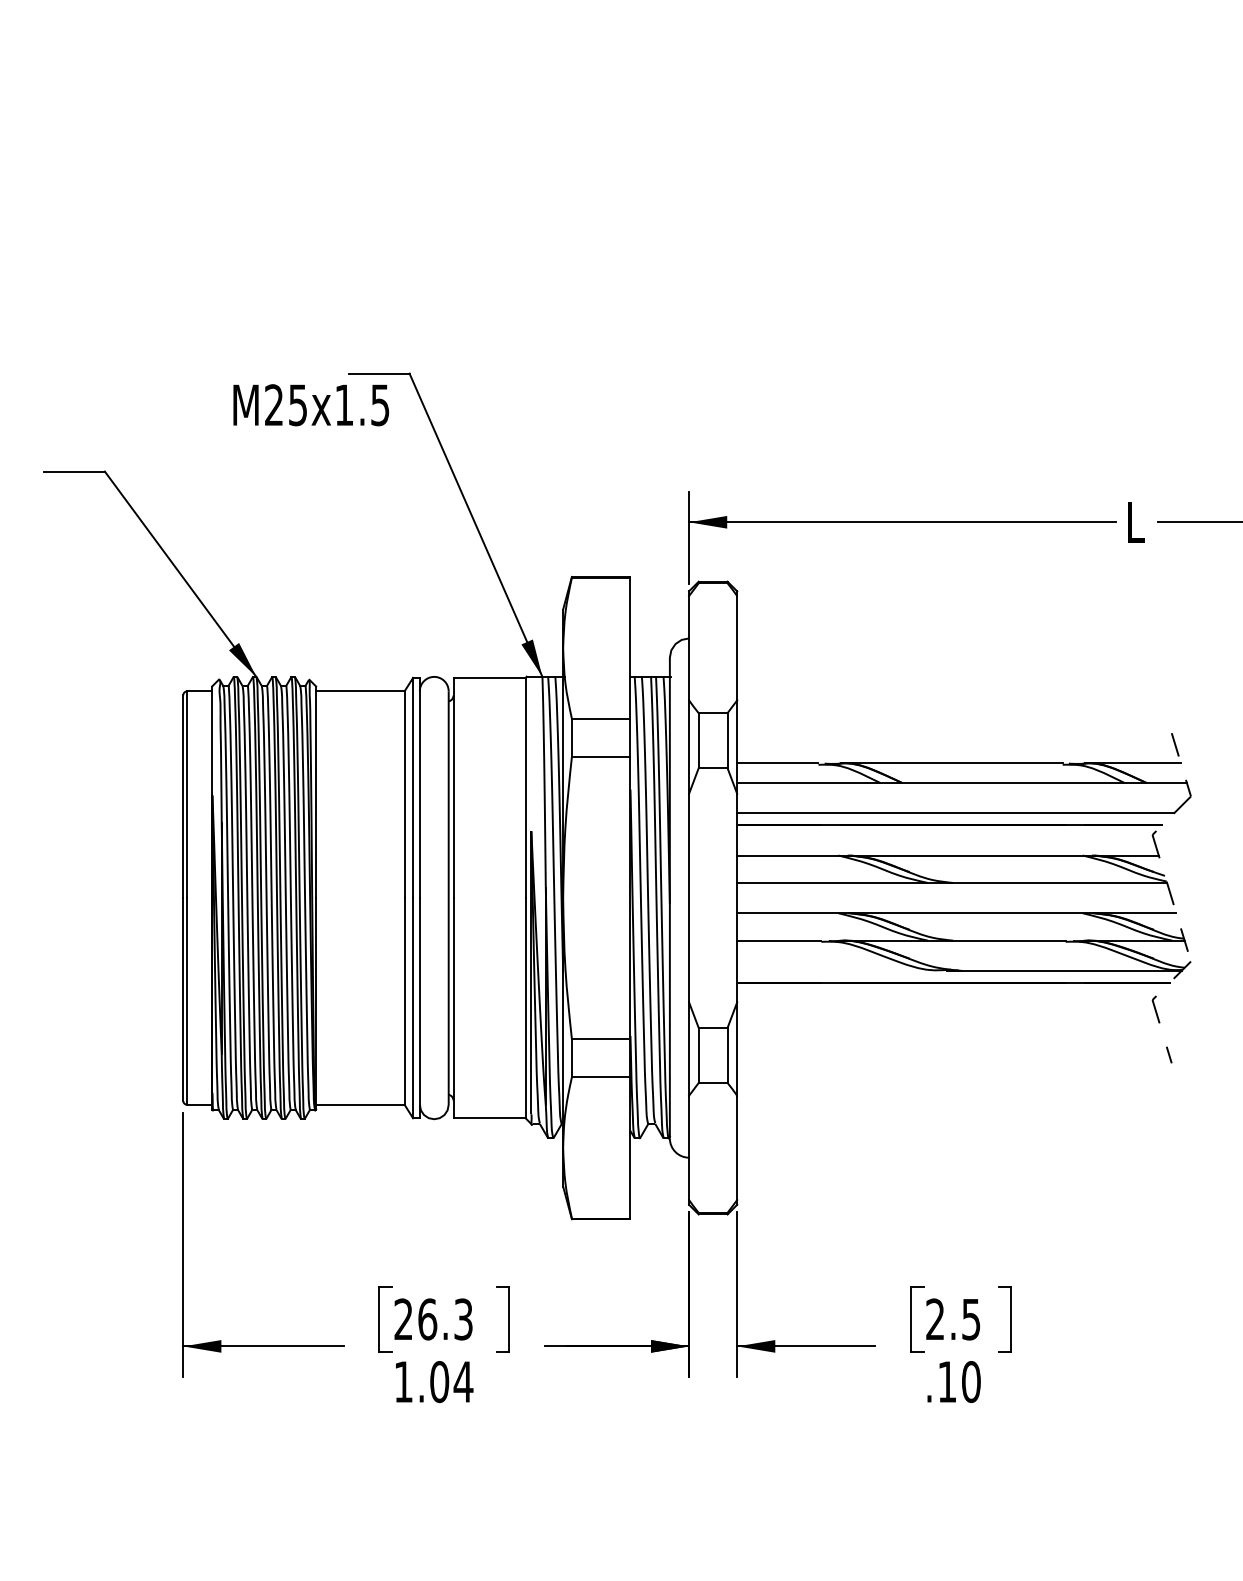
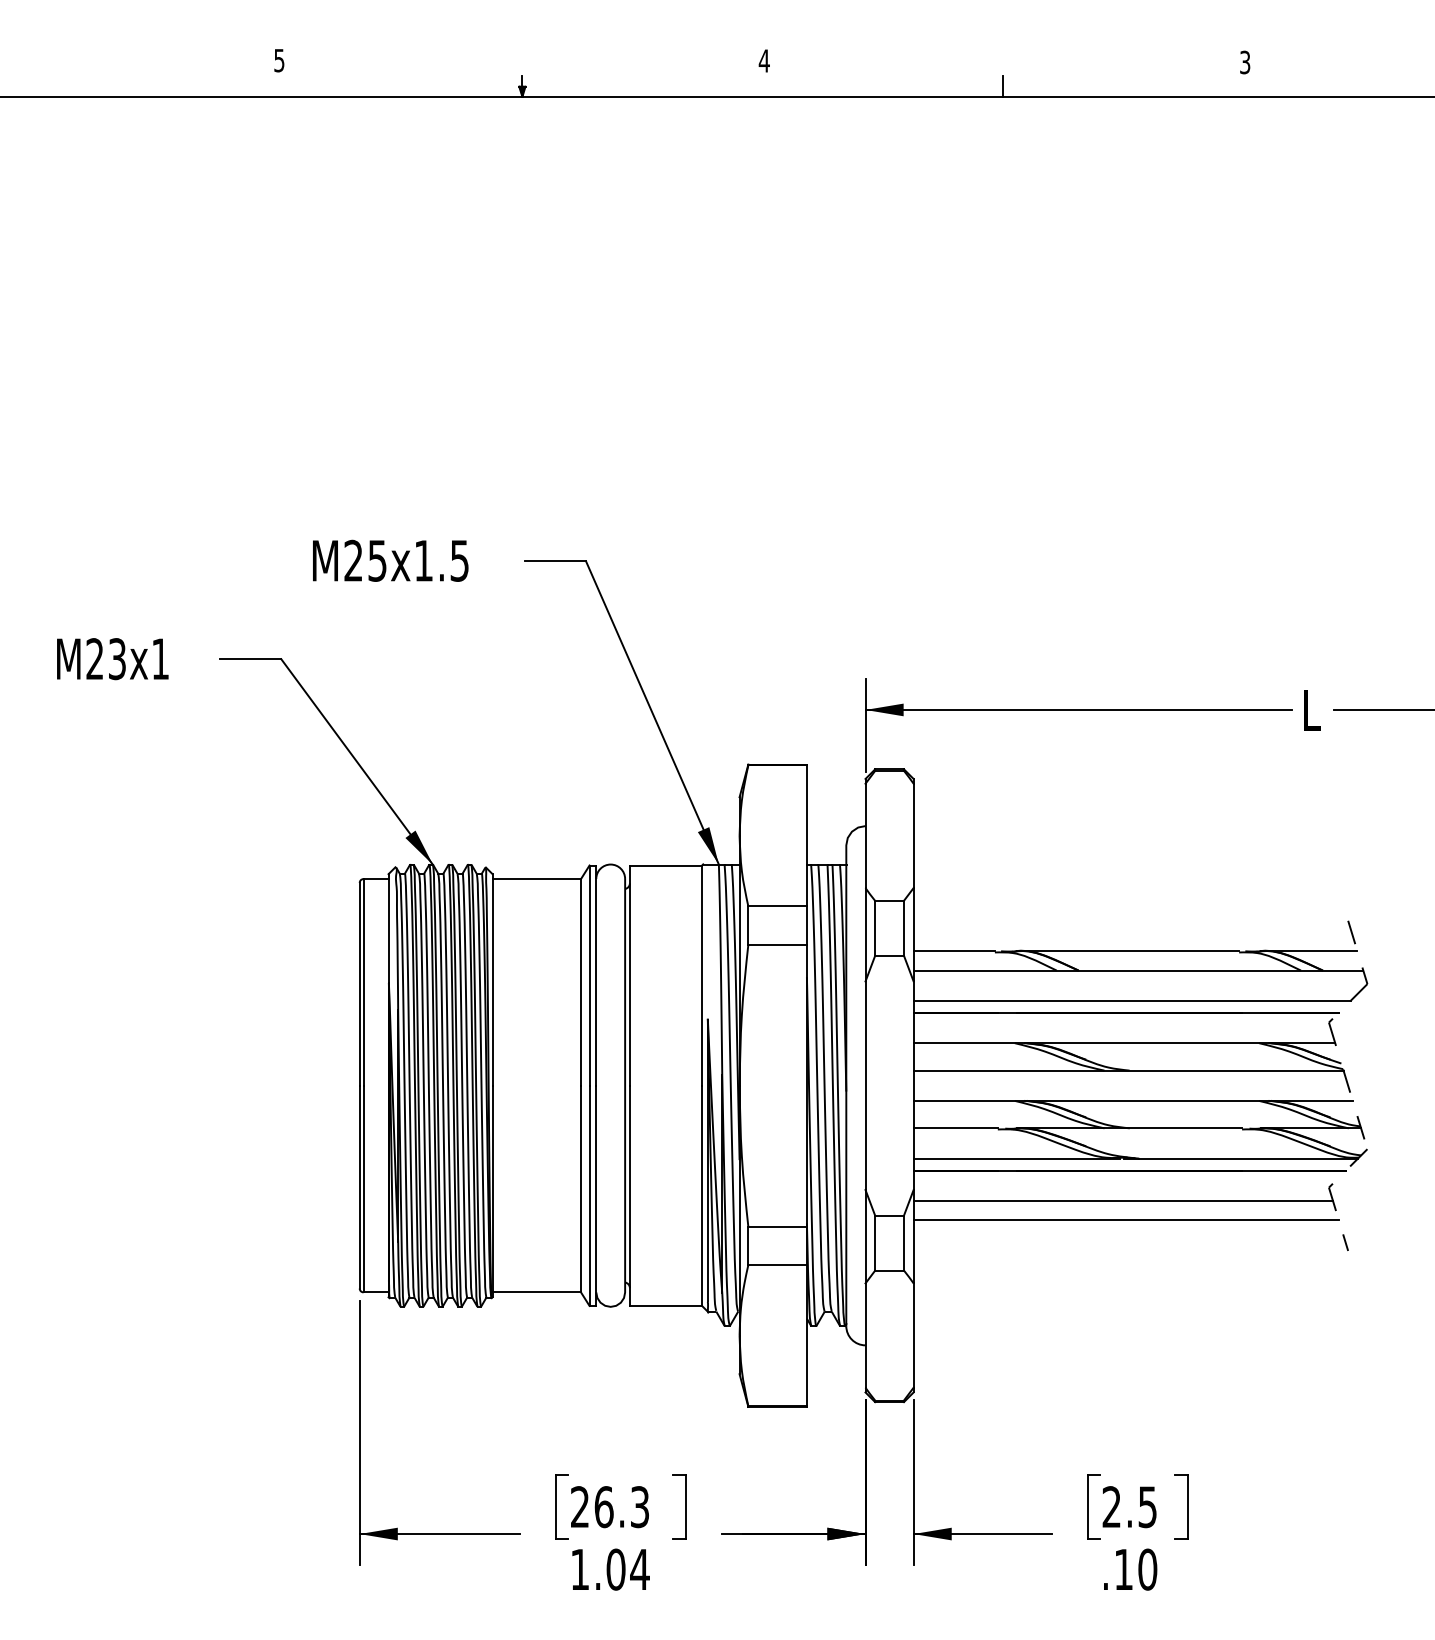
text: (311, 404) -> (390, 560), moved
line: (840, 970) -> (1016, 1158), added
line: (946, 1012) -> (1122, 1200), added
line: (949, 1032) -> (1125, 1220), added

